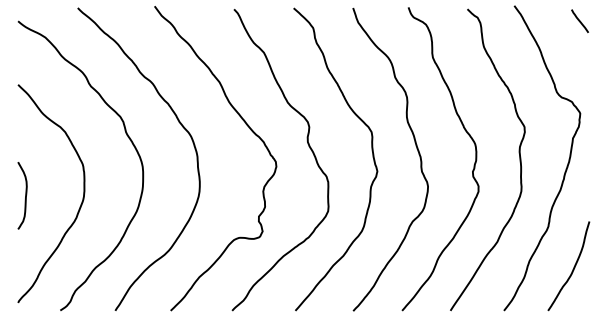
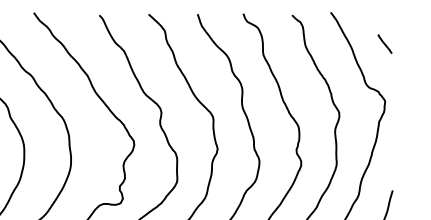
line: (579, 21) -> (384, 44), moved

